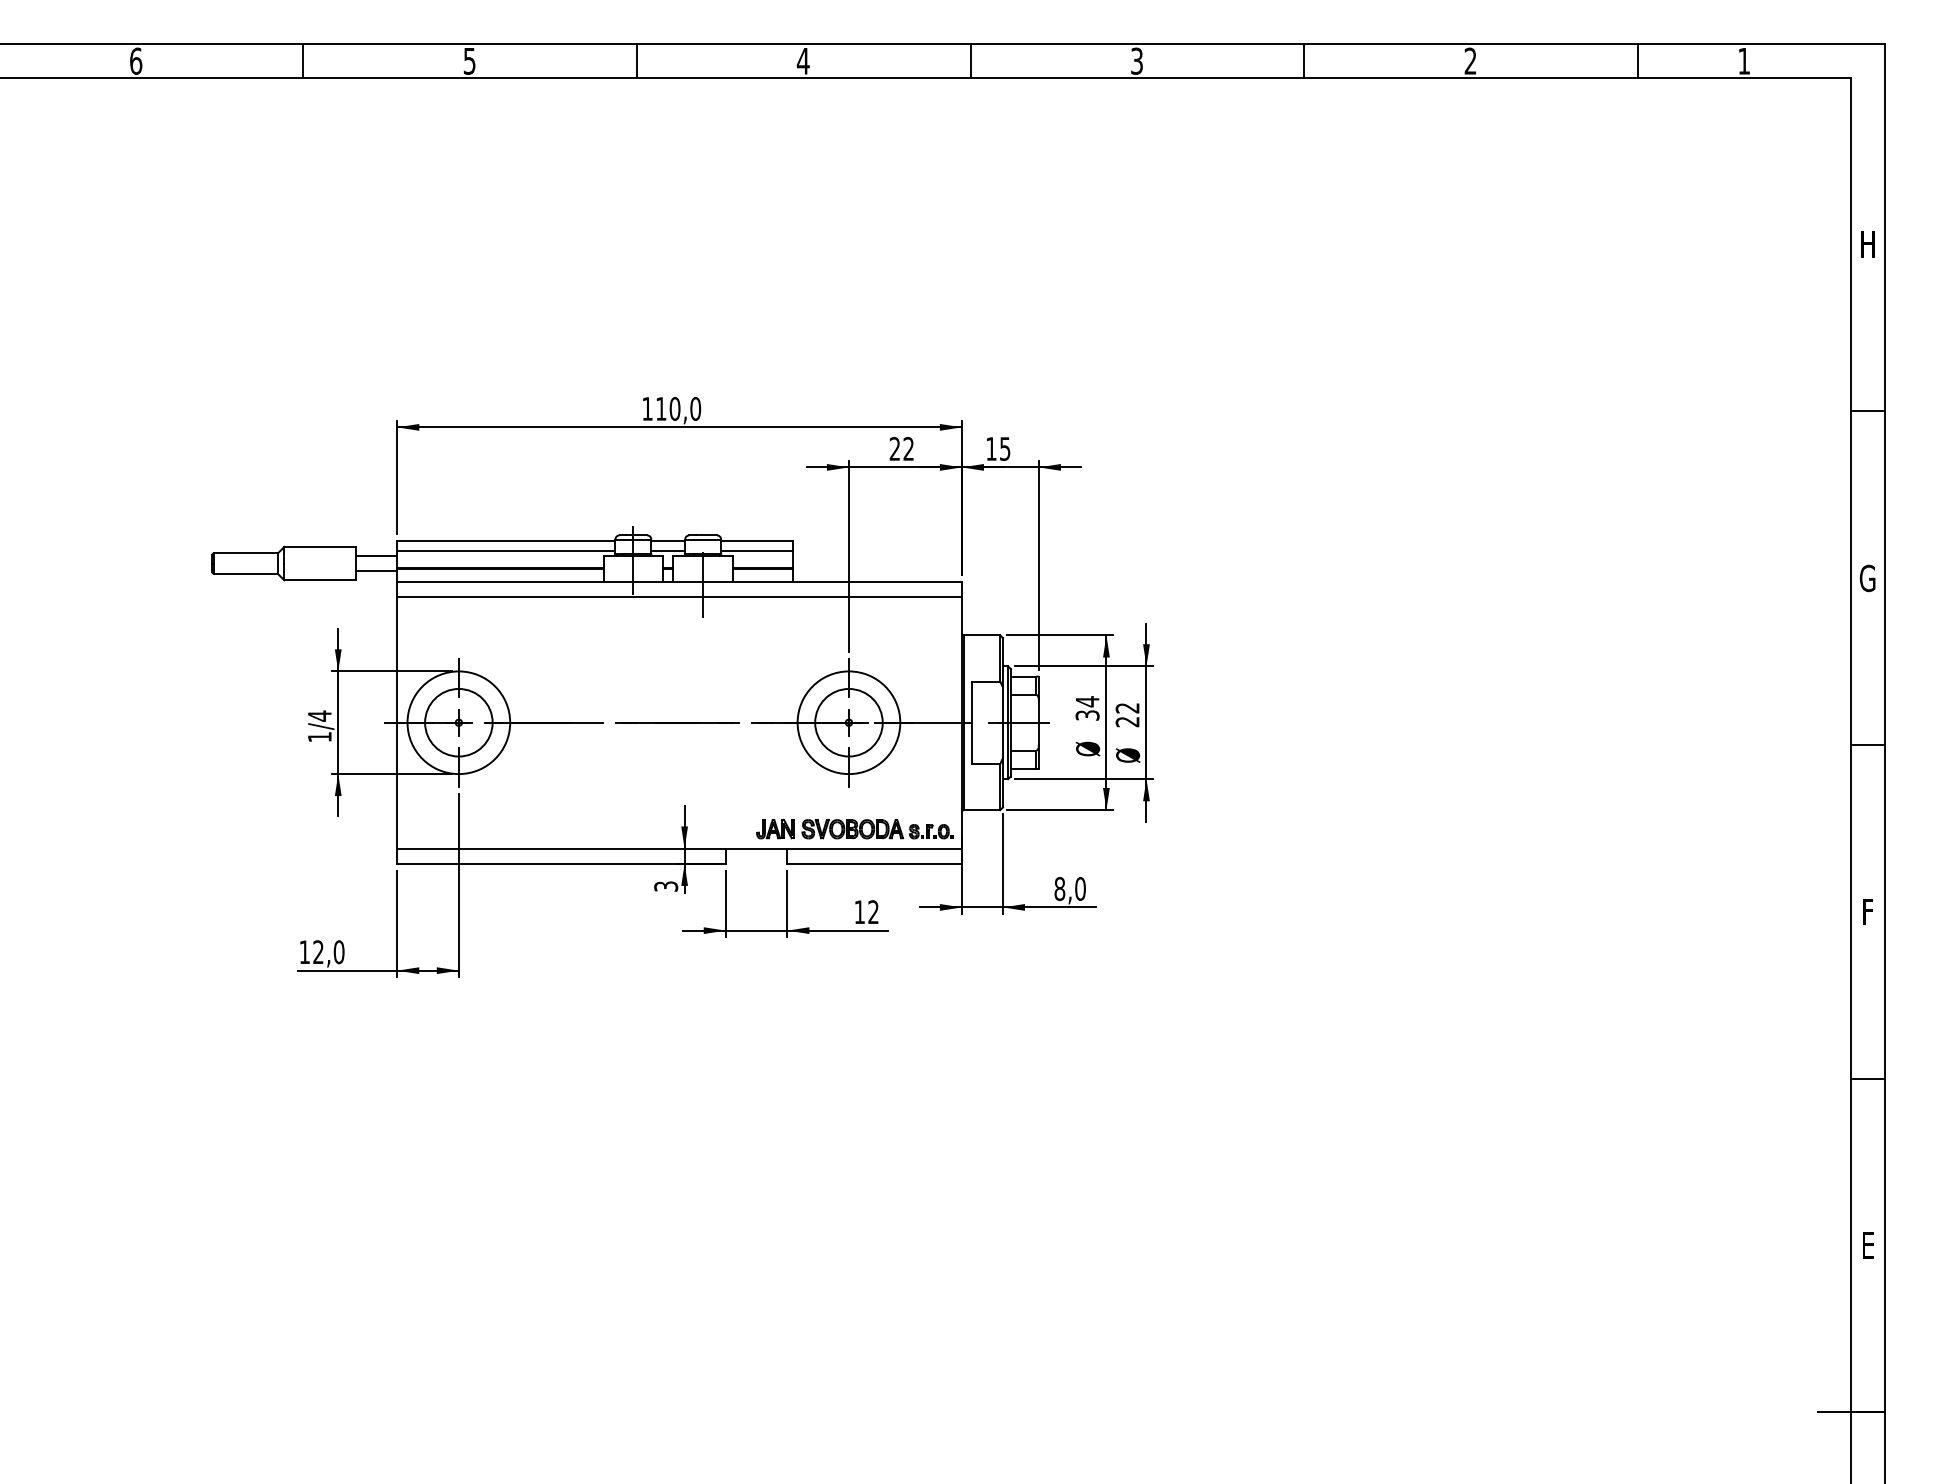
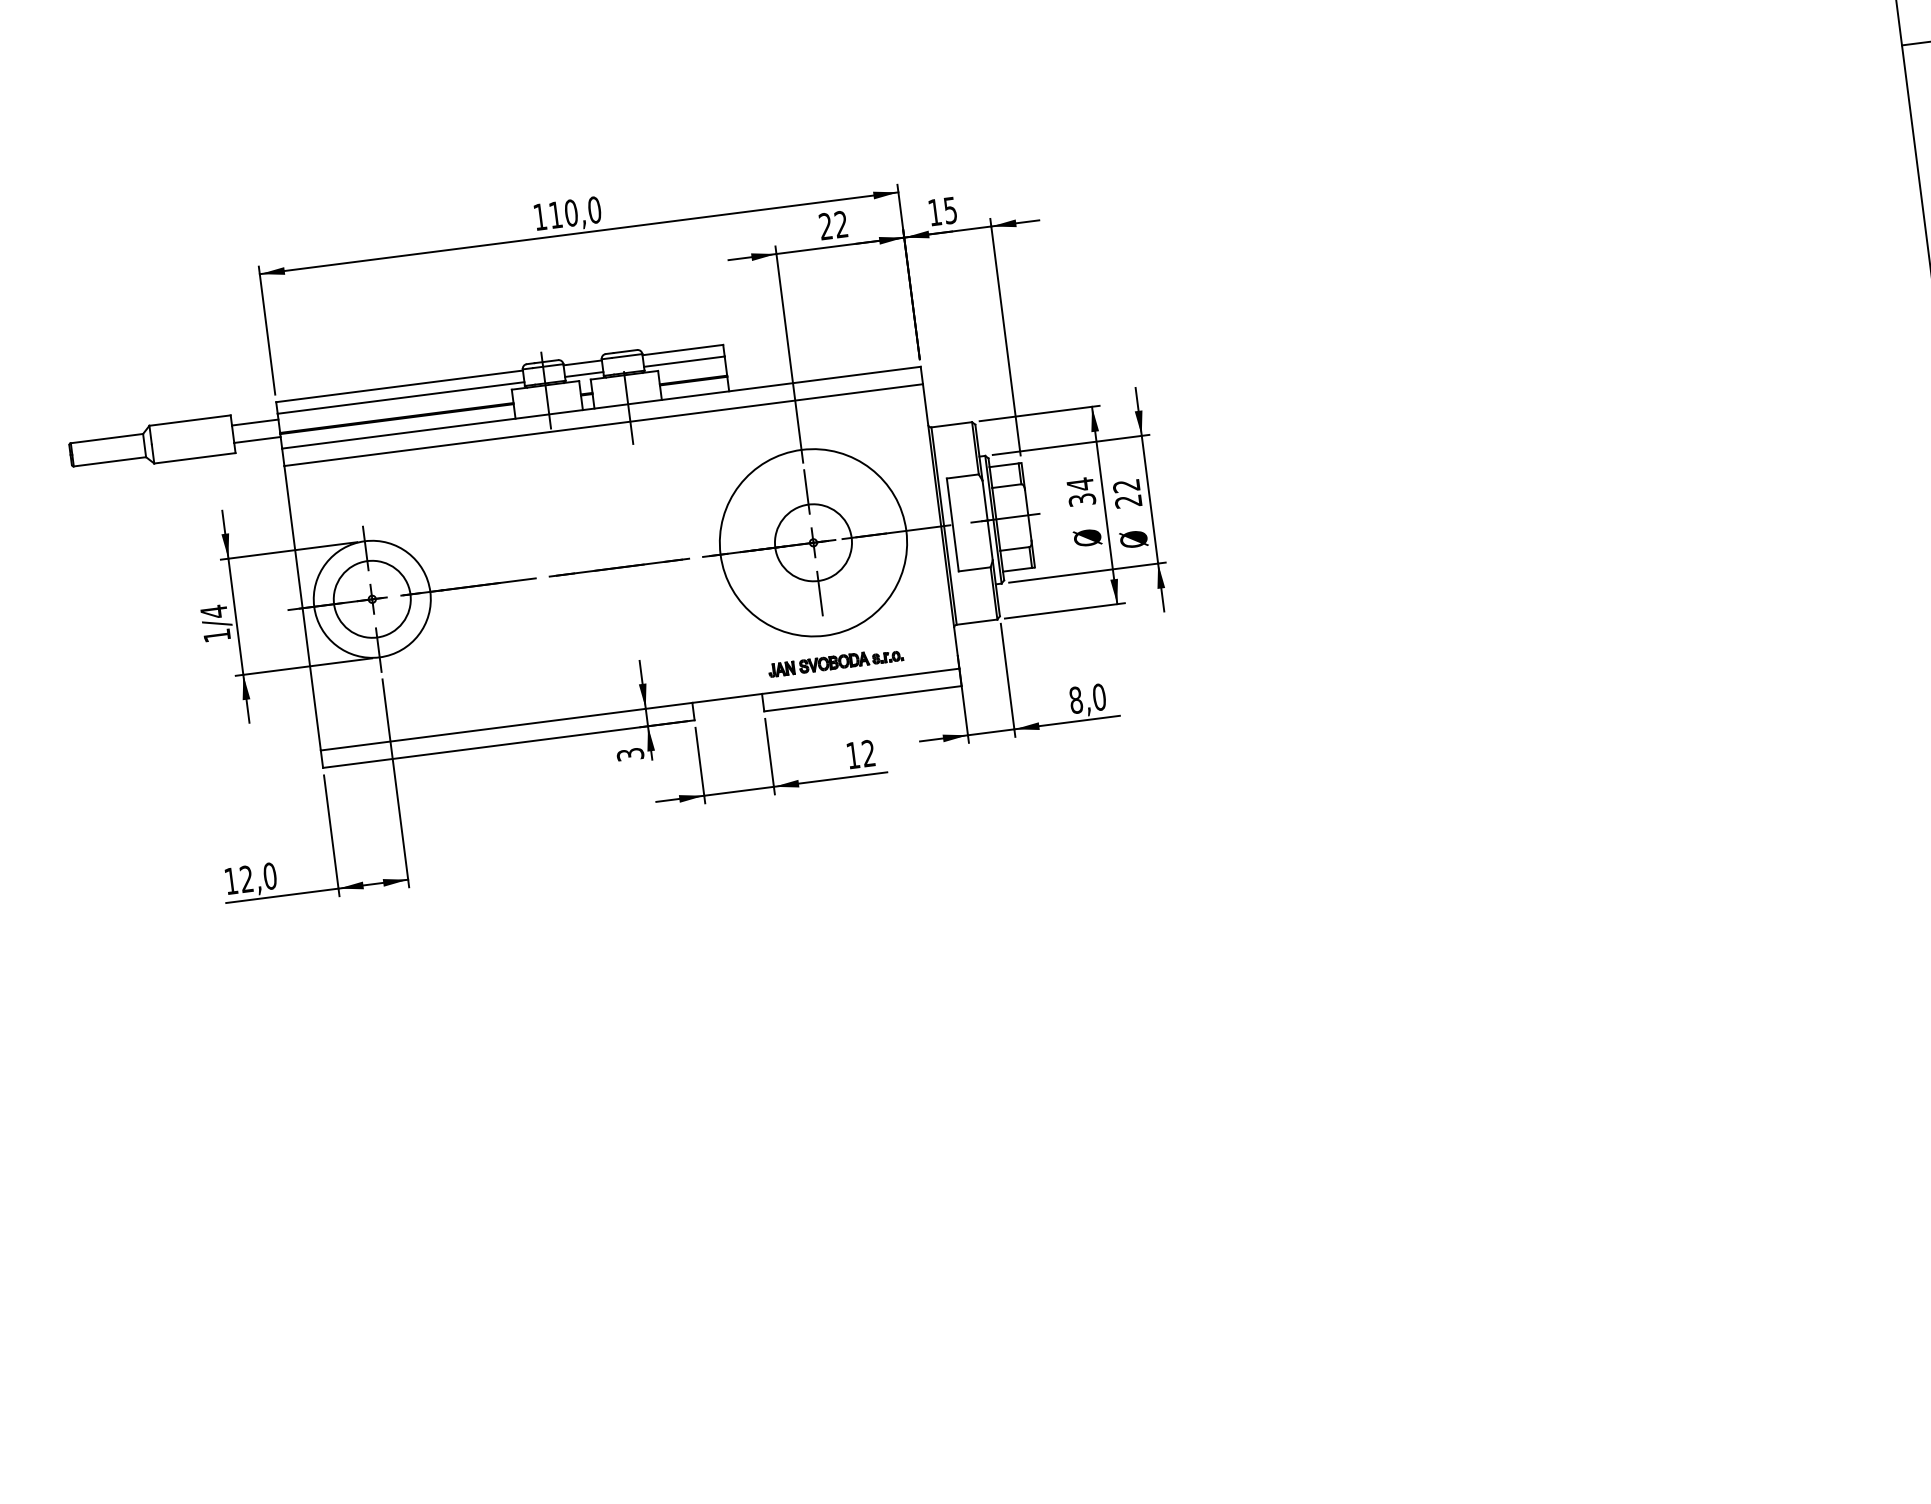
circle: (848, 722) -> (812, 542), size x1.6
part: (854, 829) -> (835, 662), size x0.6

